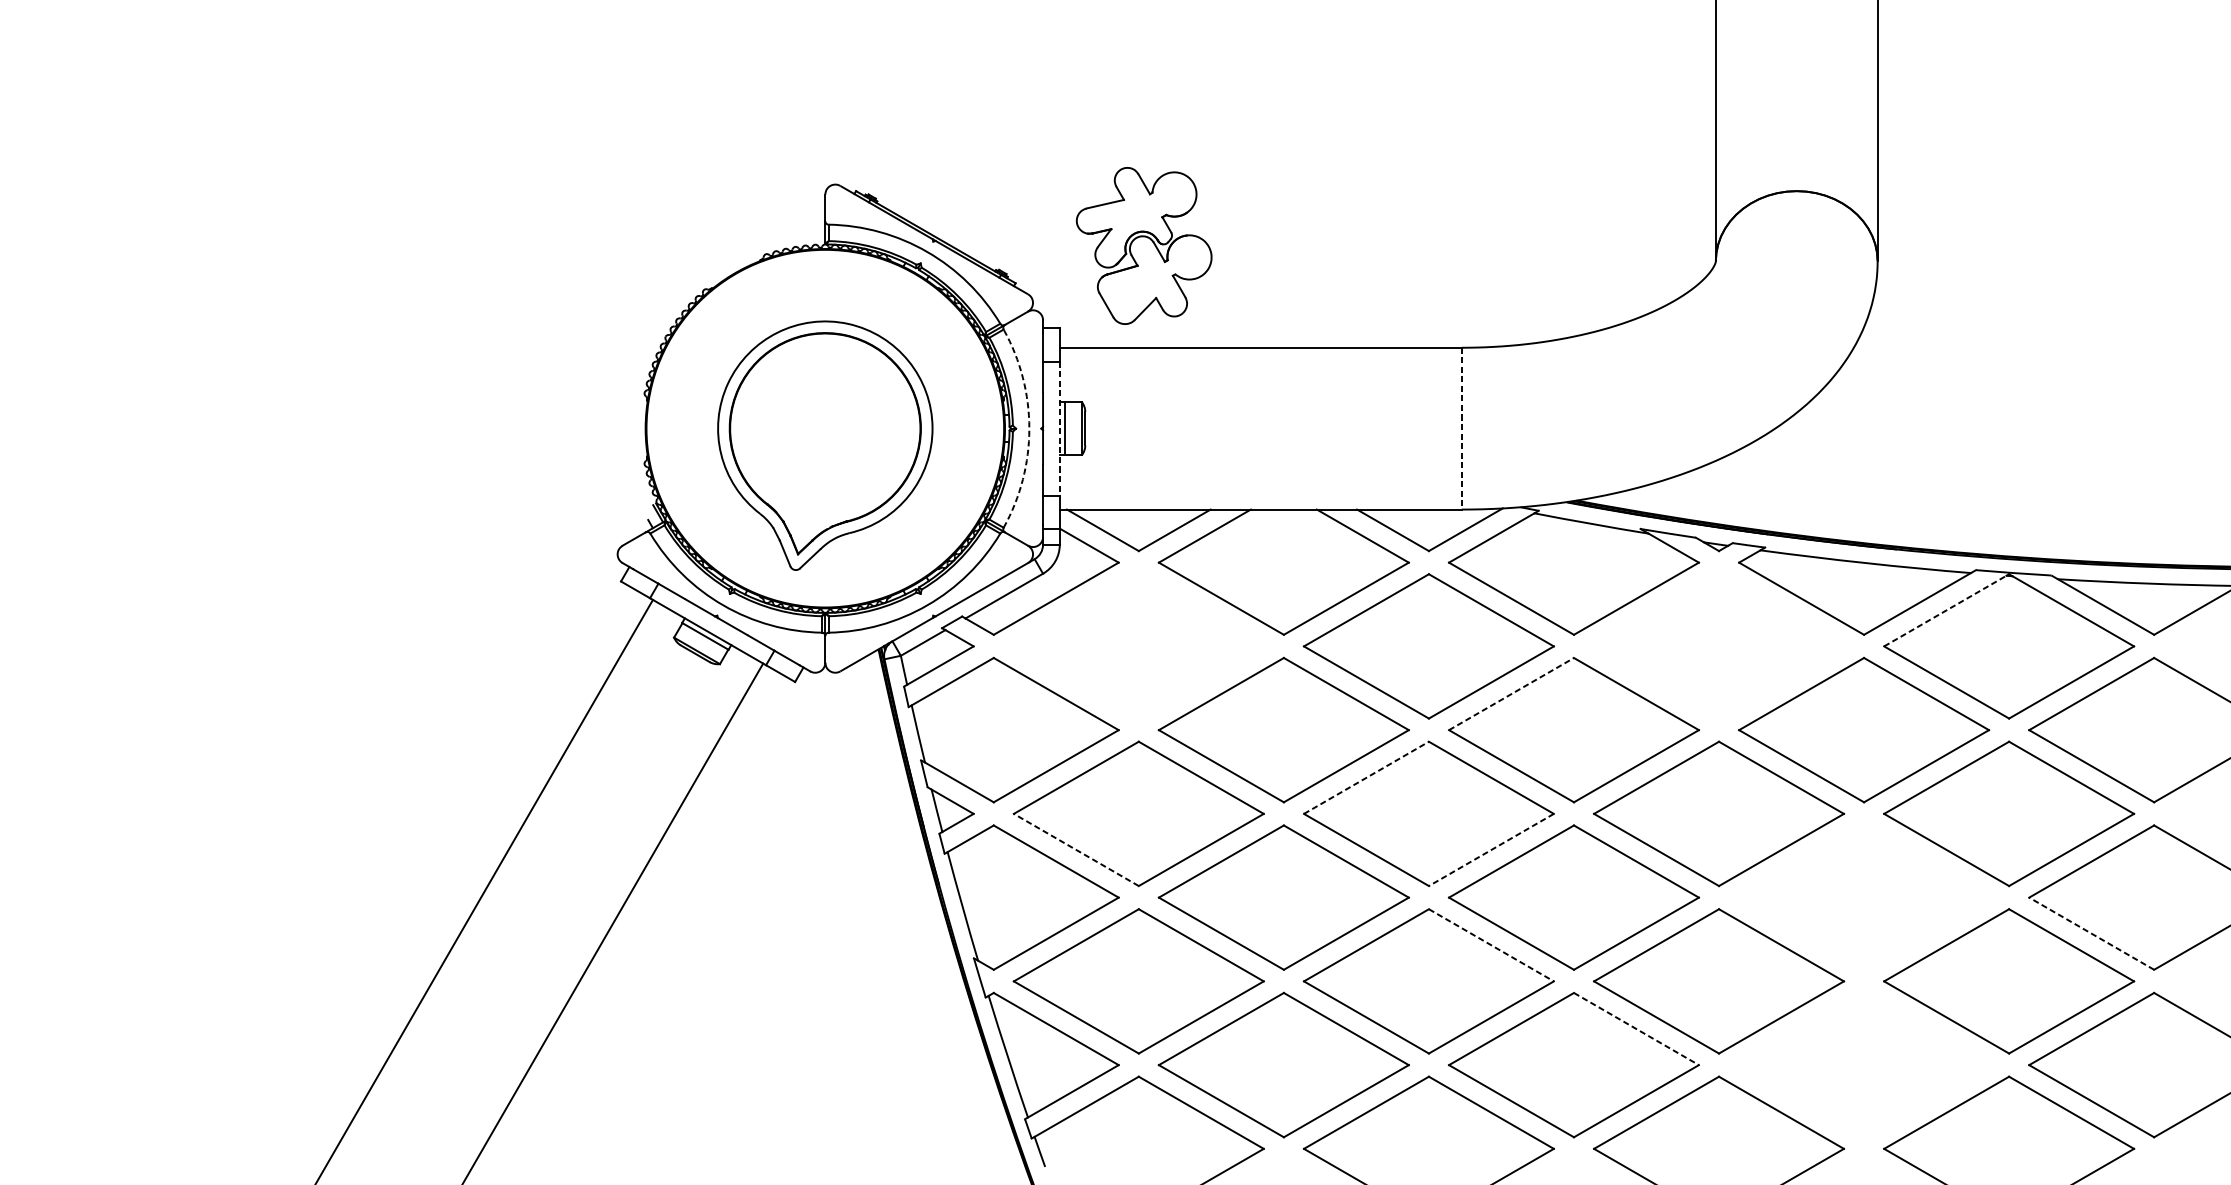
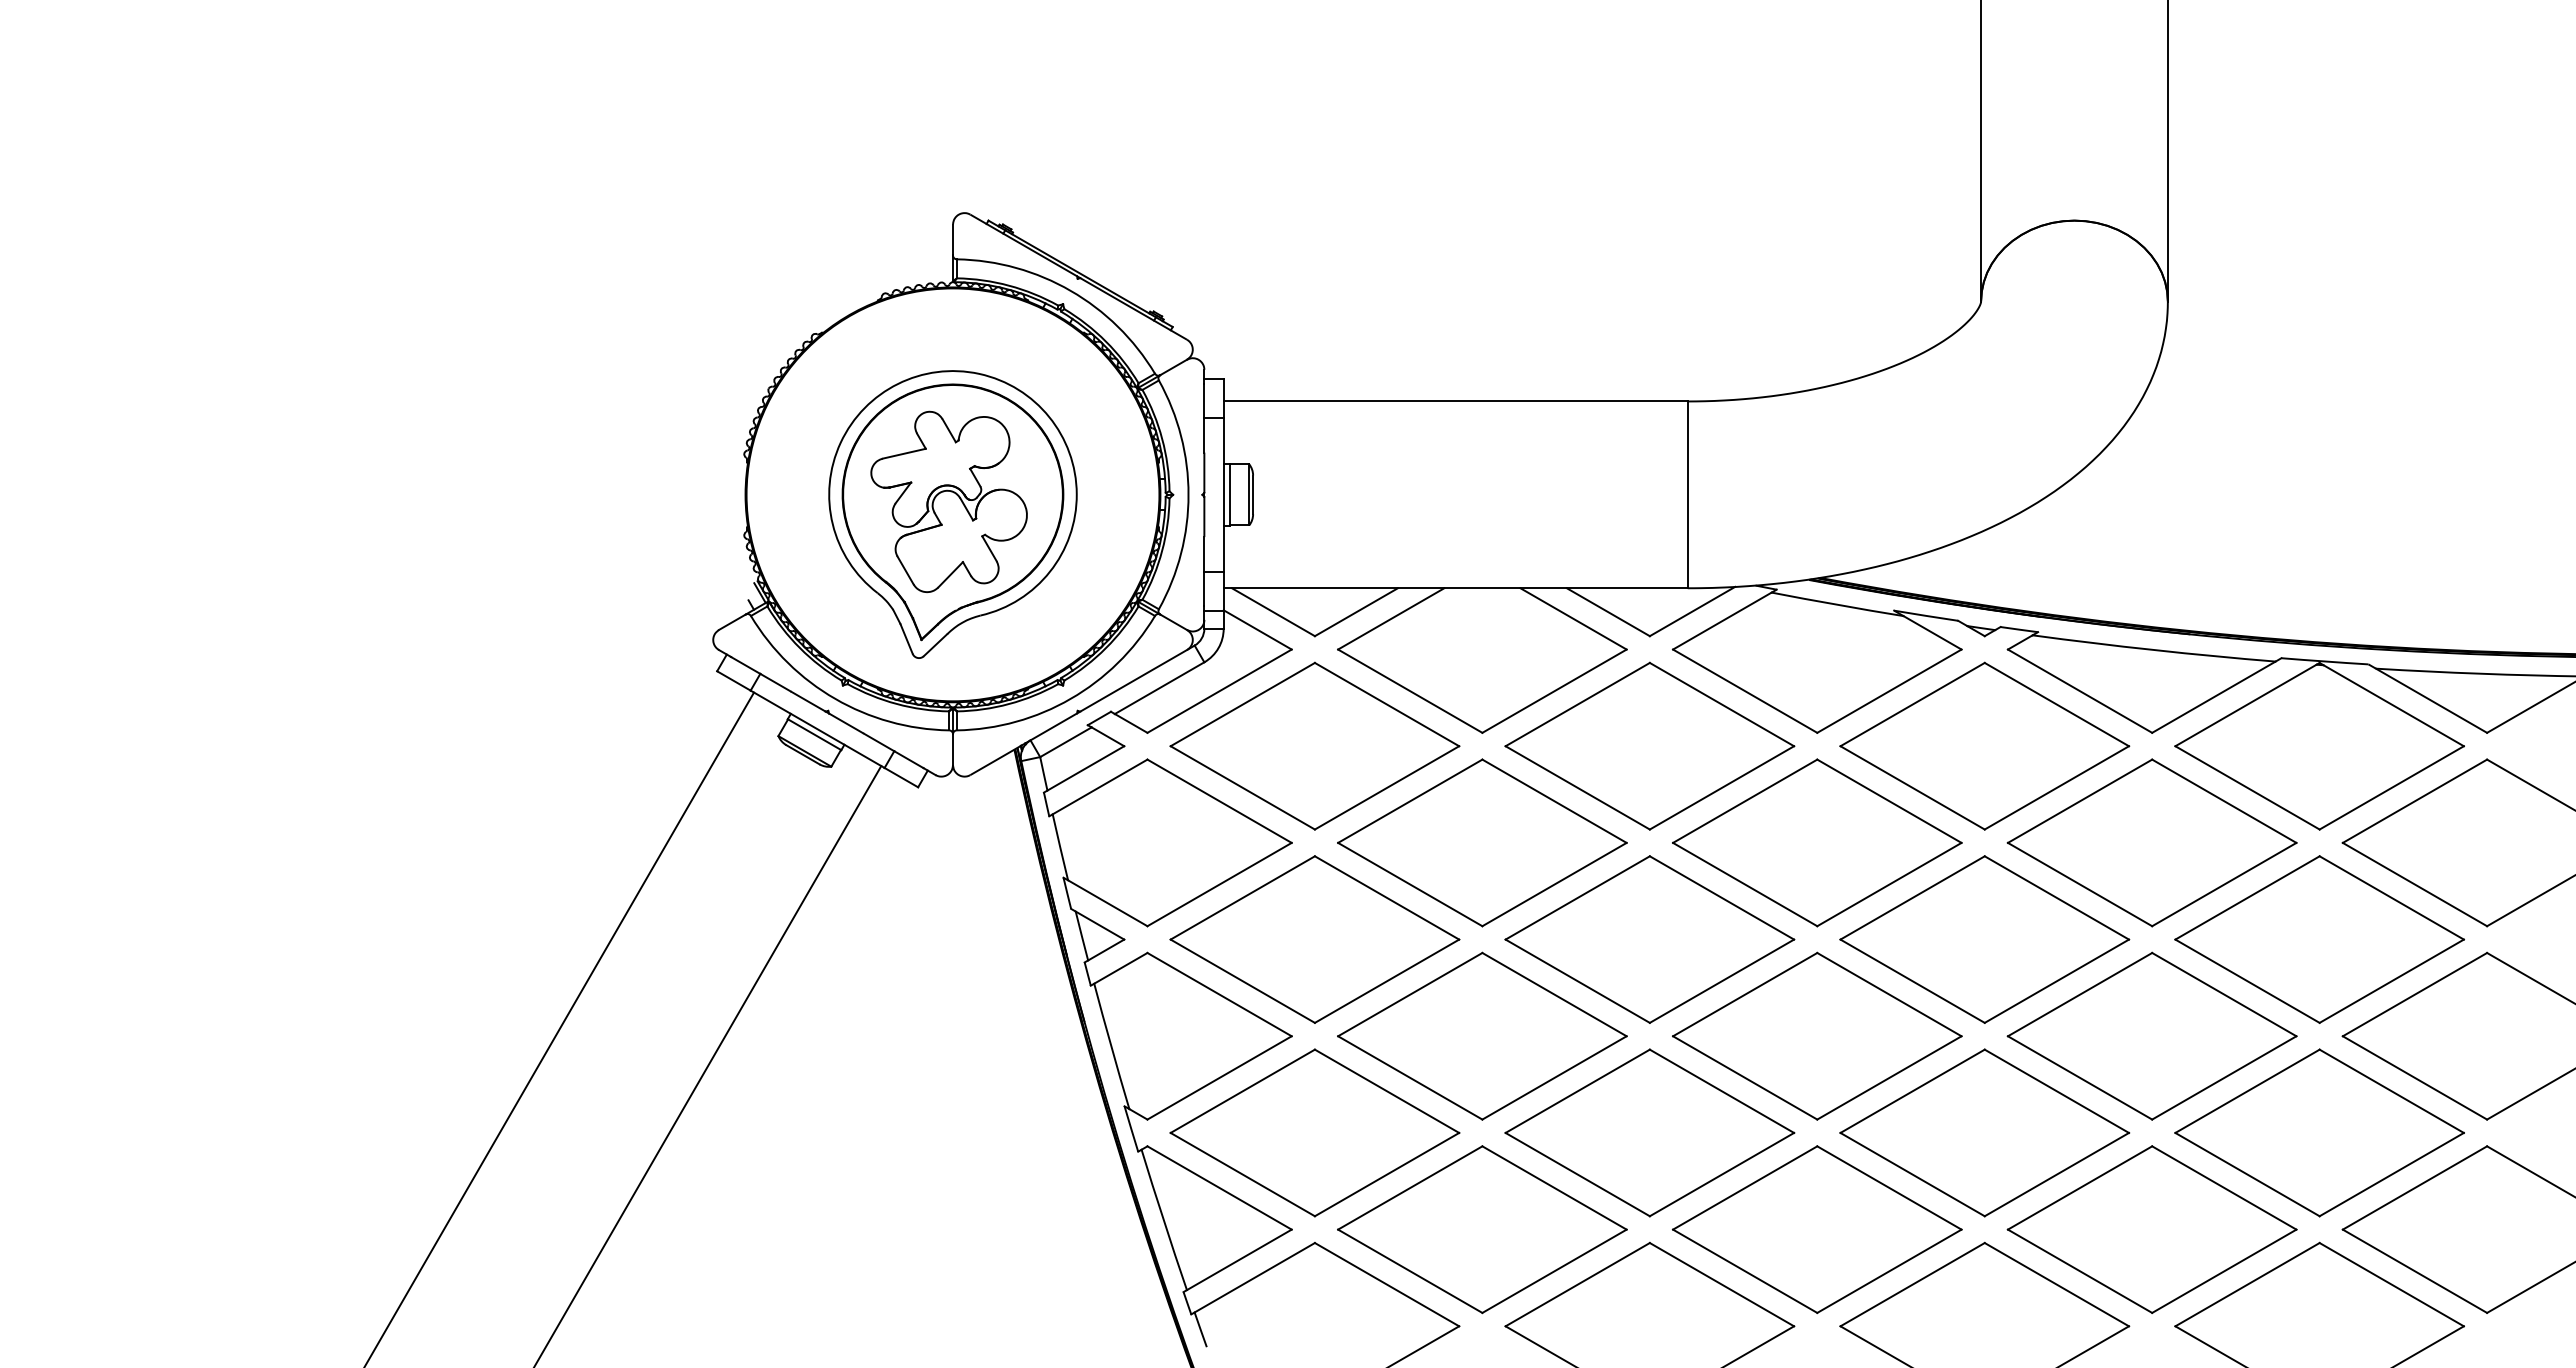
part: (1143, 245) -> (948, 501), moved
arc: (1029, 428) -> (1188, 494), dashed -> solid
line: (1059, 429) -> (1223, 495), dashed -> solid
line: (1461, 429) -> (1687, 495), dashed -> solid
line: (1944, 611) -> (2245, 705), dashed -> solid
part: (1138, 645) -> (1314, 745), added
part: (1718, 645) -> (1984, 745), added
line: (1511, 694) -> (1745, 801), dashed -> solid
line: (1367, 777) -> (1578, 897), dashed -> solid
line: (1076, 849) -> (1242, 980), dashed -> solid
line: (1490, 850) -> (1721, 981), dashed -> solid
part: (1863, 896) -> (2151, 1035), added
line: (2091, 933) -> (2414, 1077), dashed -> solid
line: (1491, 945) -> (1722, 1091), dashed -> solid
line: (1636, 1029) -> (1889, 1188), dashed -> solid
part: (1863, 1065) -> (2151, 1229), added

